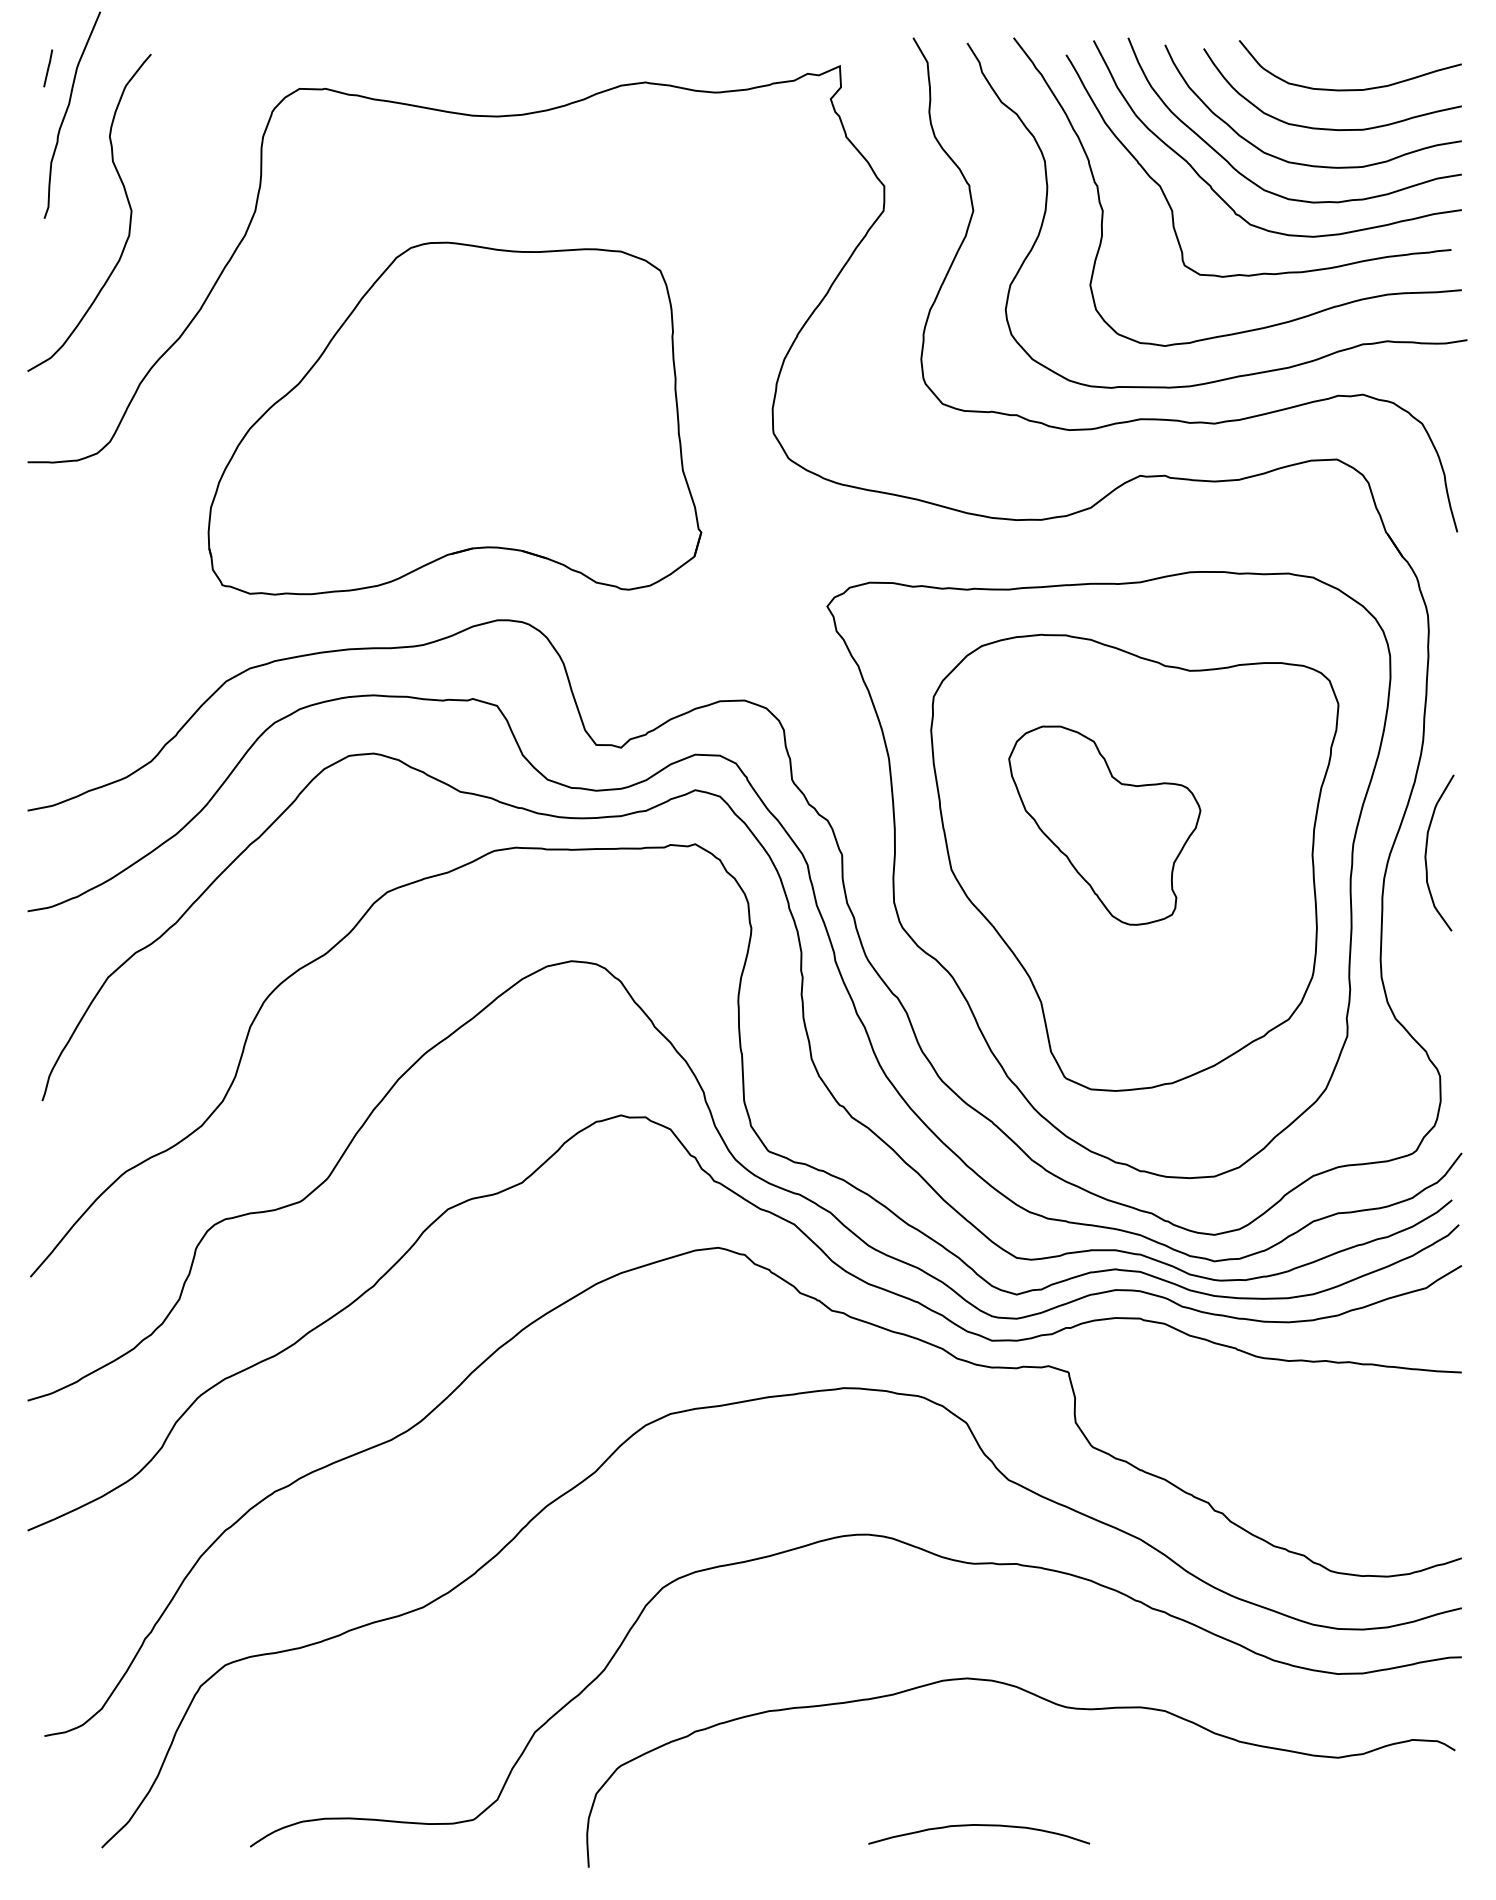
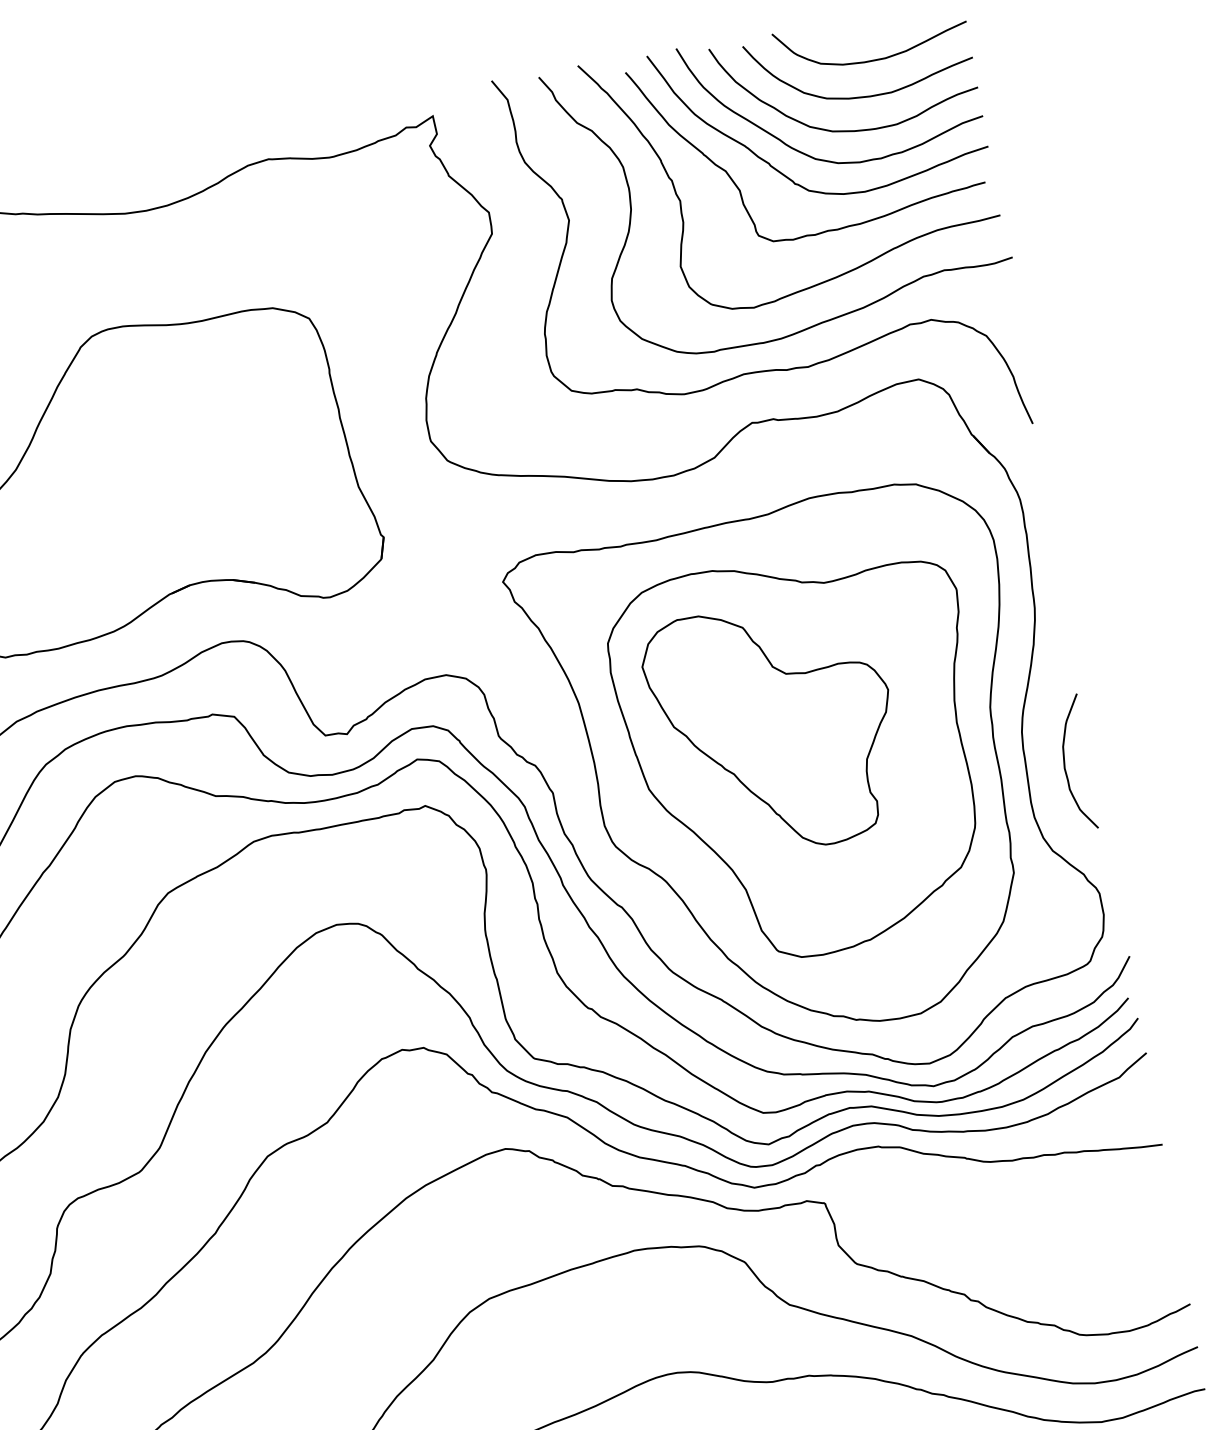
part: (1104, 825) -> (773, 728), size x1.43
curve: (1427, 849) -> (1065, 761), moved

